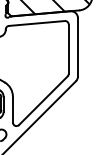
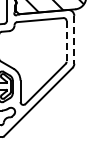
line: (78, 46) -> (74, 39), solid -> dashed
line: (68, 49) -> (66, 41), solid -> dashed

